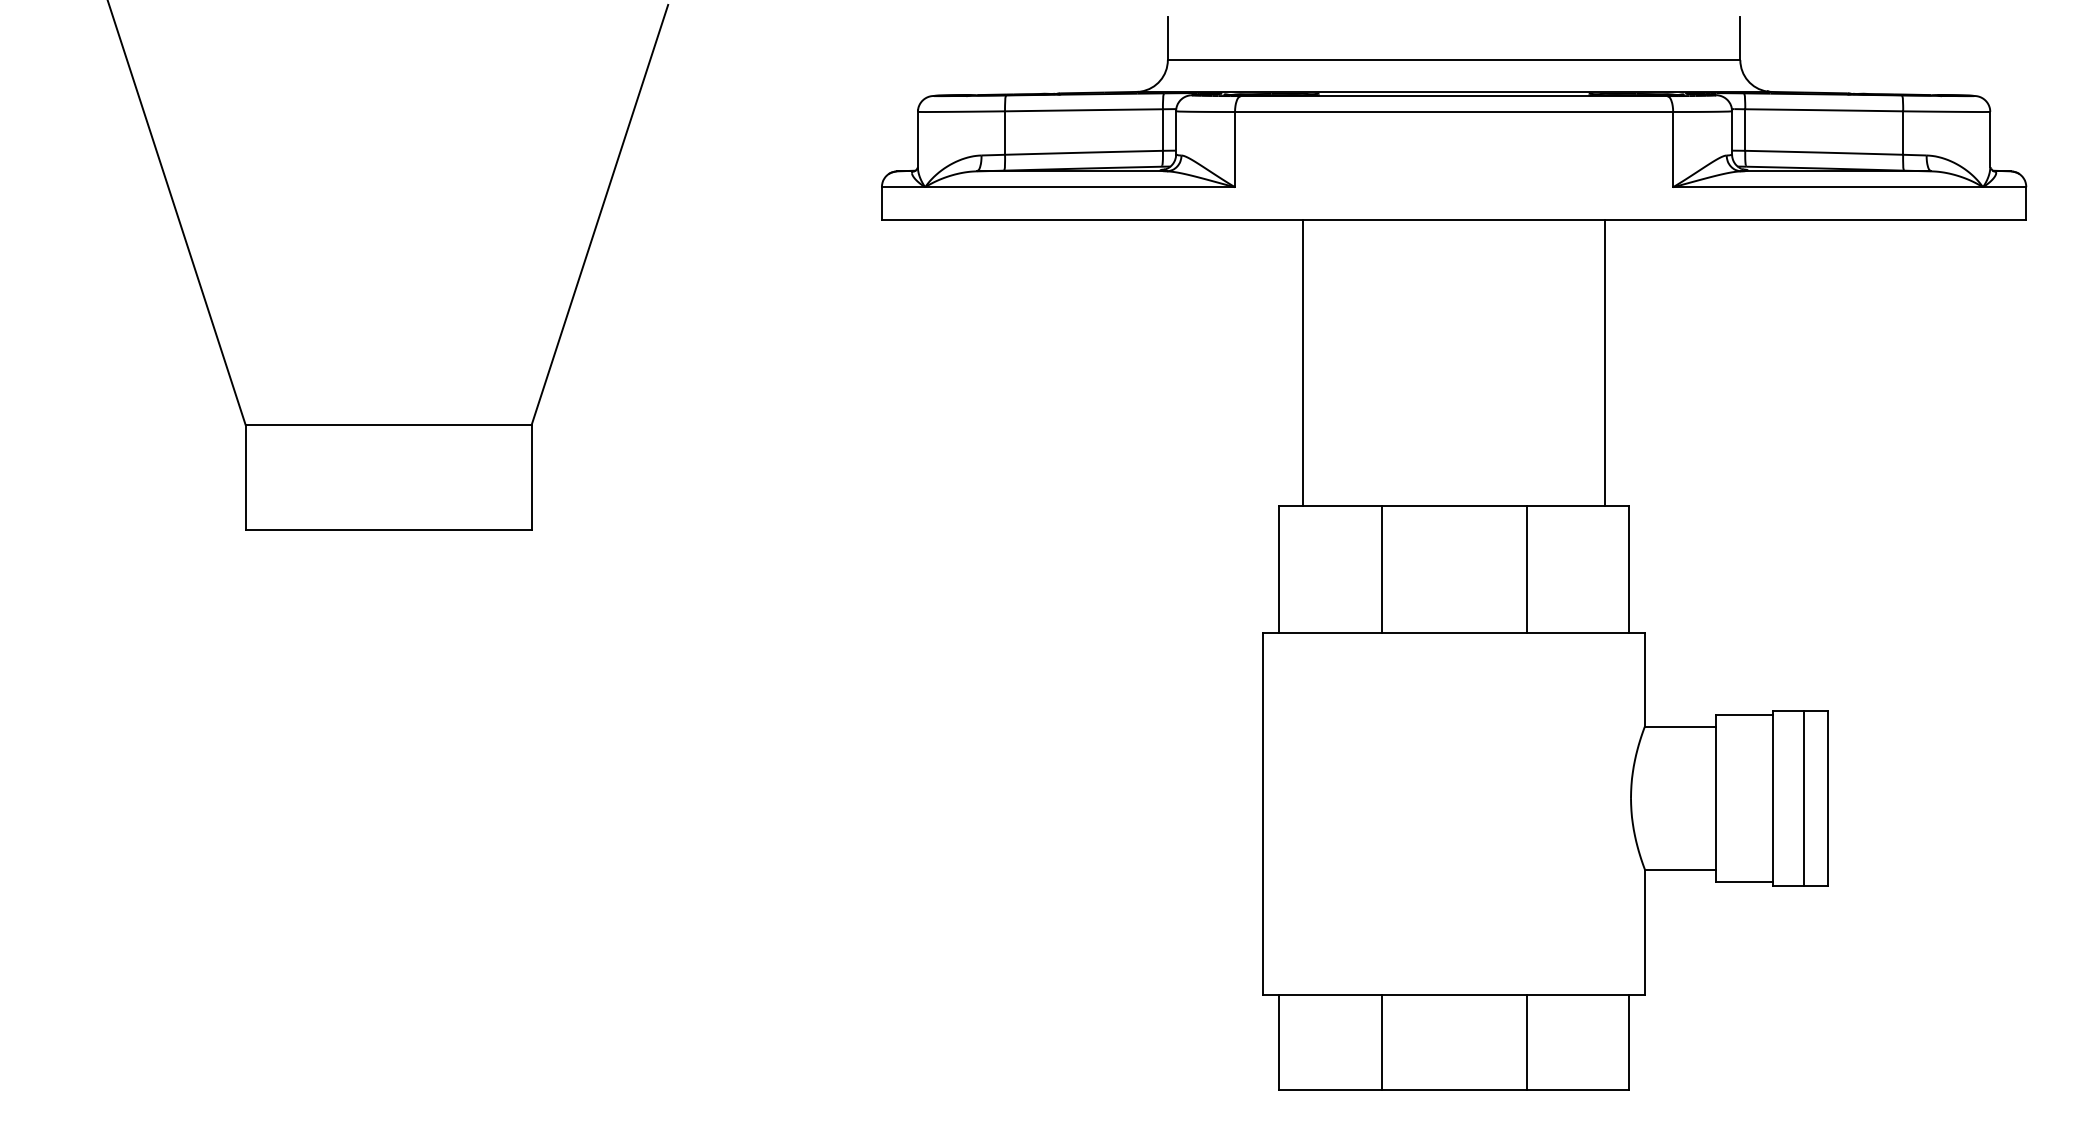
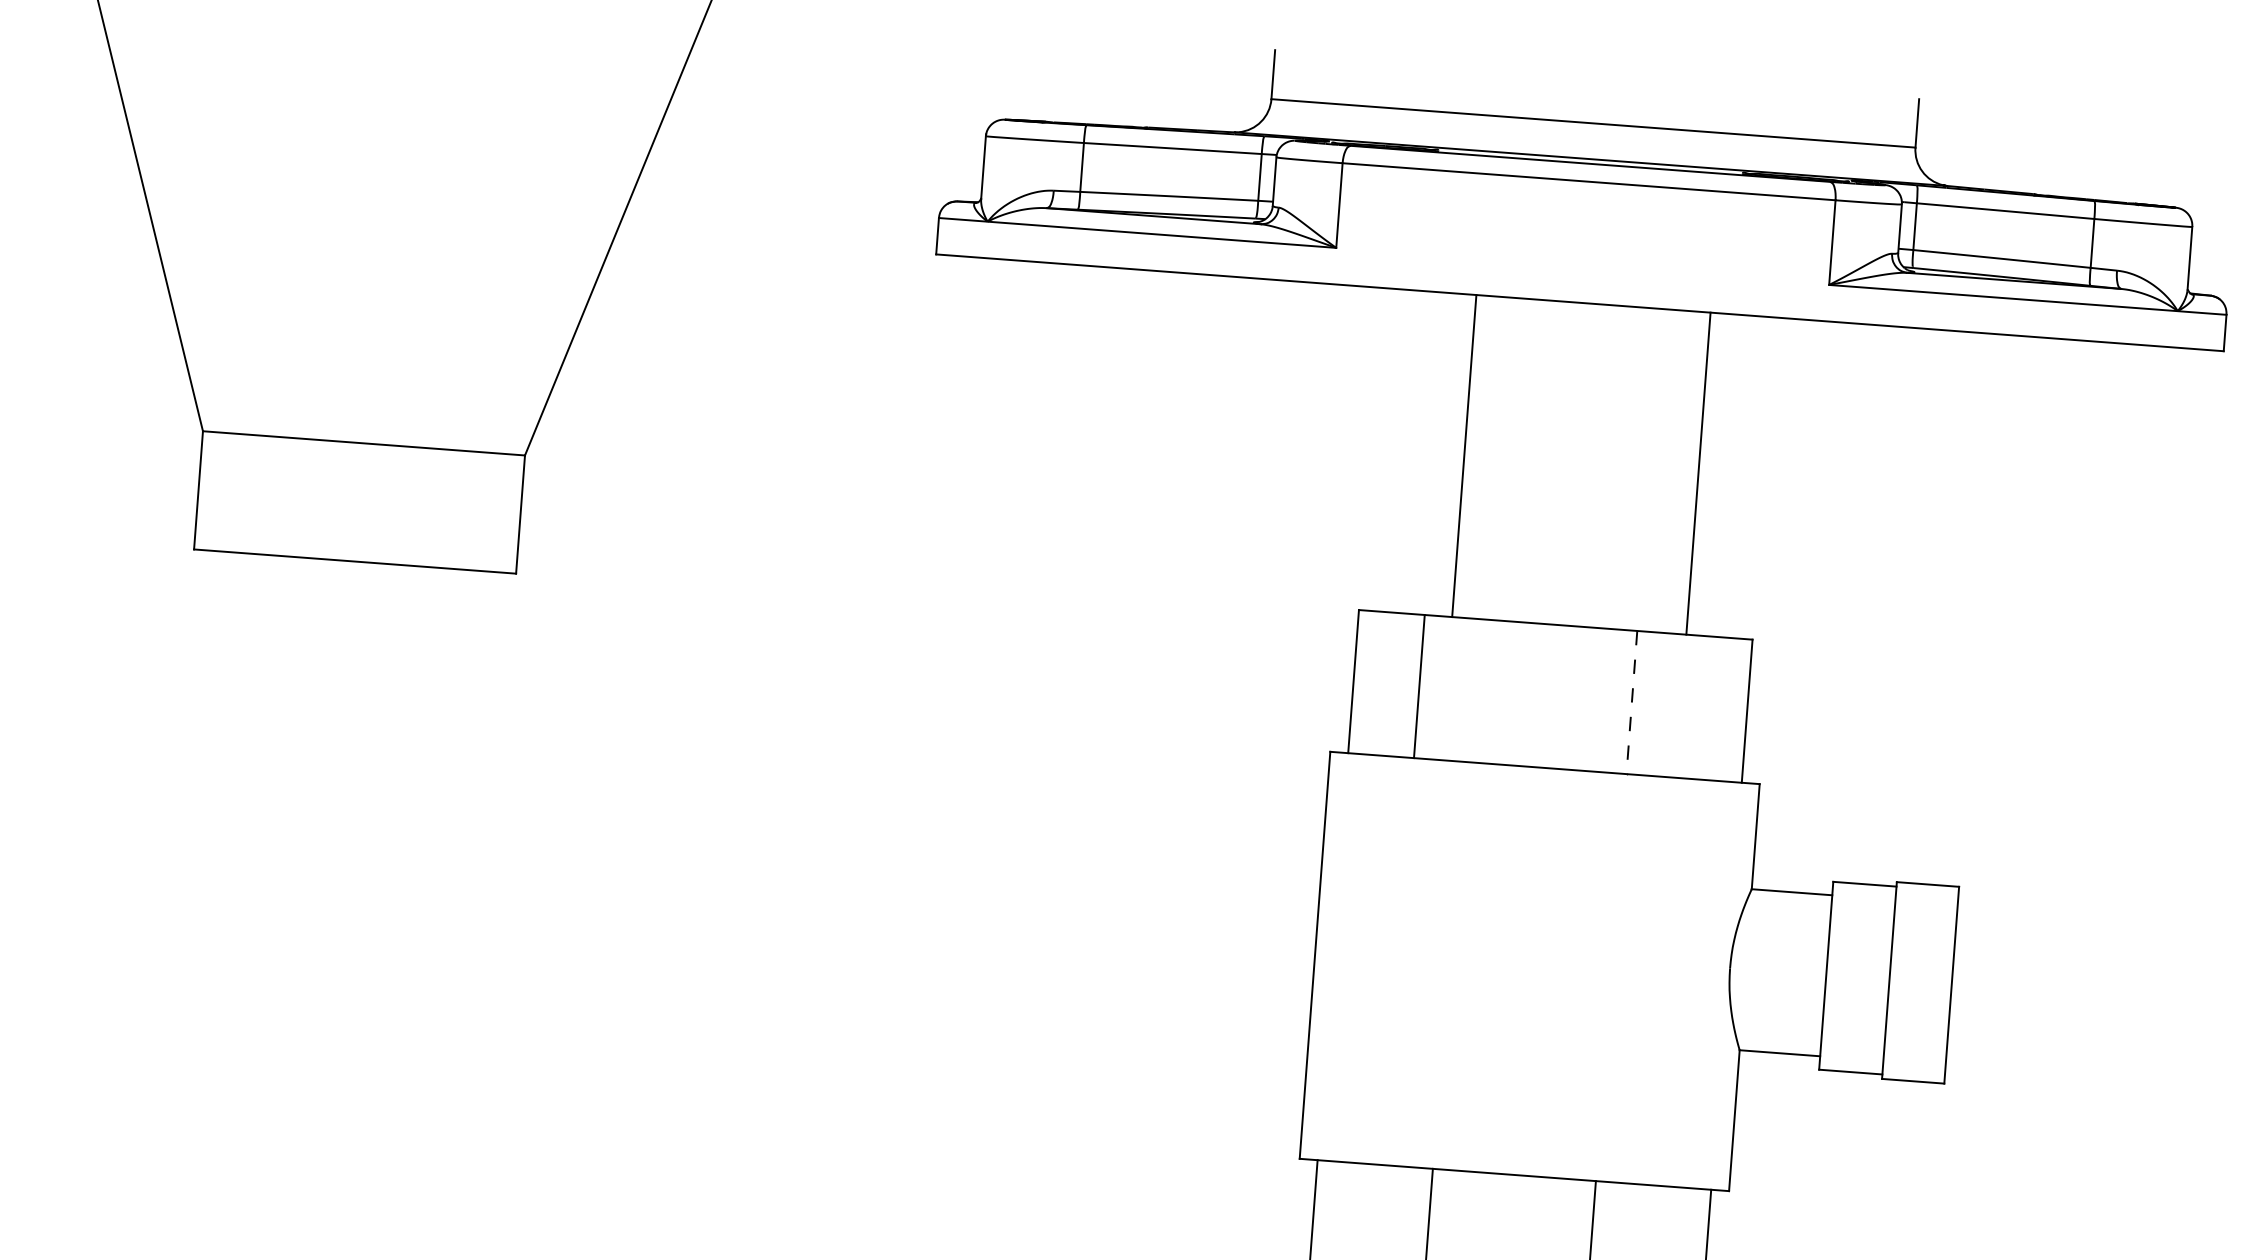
line: (1303, 362) -> (1464, 455), moved
line: (1605, 362) -> (1698, 473), moved
line: (1381, 569) -> (1419, 686), moved
line: (1526, 569) -> (1631, 702), solid -> dashed
line: (1804, 797) -> (1925, 982), removed

